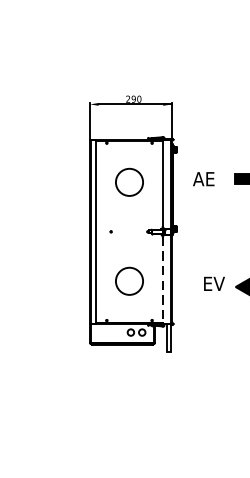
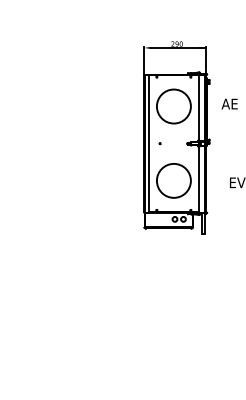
circle: (128, 182) -> (173, 106), size x1.67
line: (162, 279) -> (198, 179), dashed -> solid
circle: (128, 280) -> (173, 180), size x1.67

